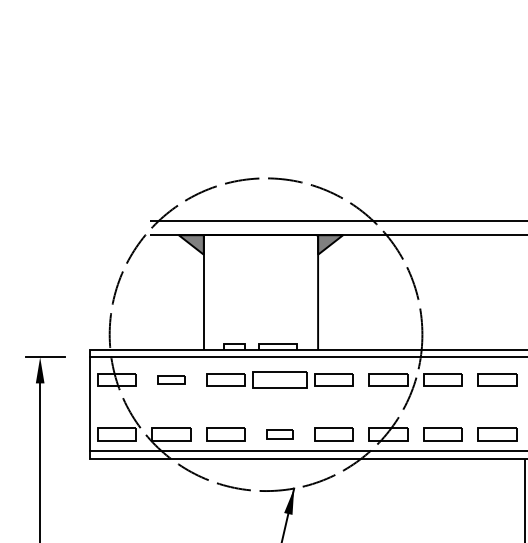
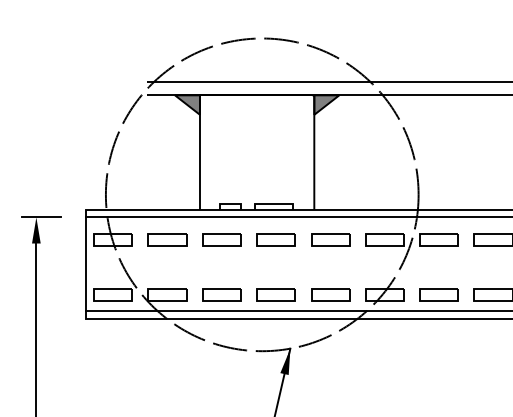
part: (171, 379) -> (167, 239), size x1.43
part: (279, 379) -> (275, 239), size x0.71
part: (279, 434) -> (275, 294), size x1.43

